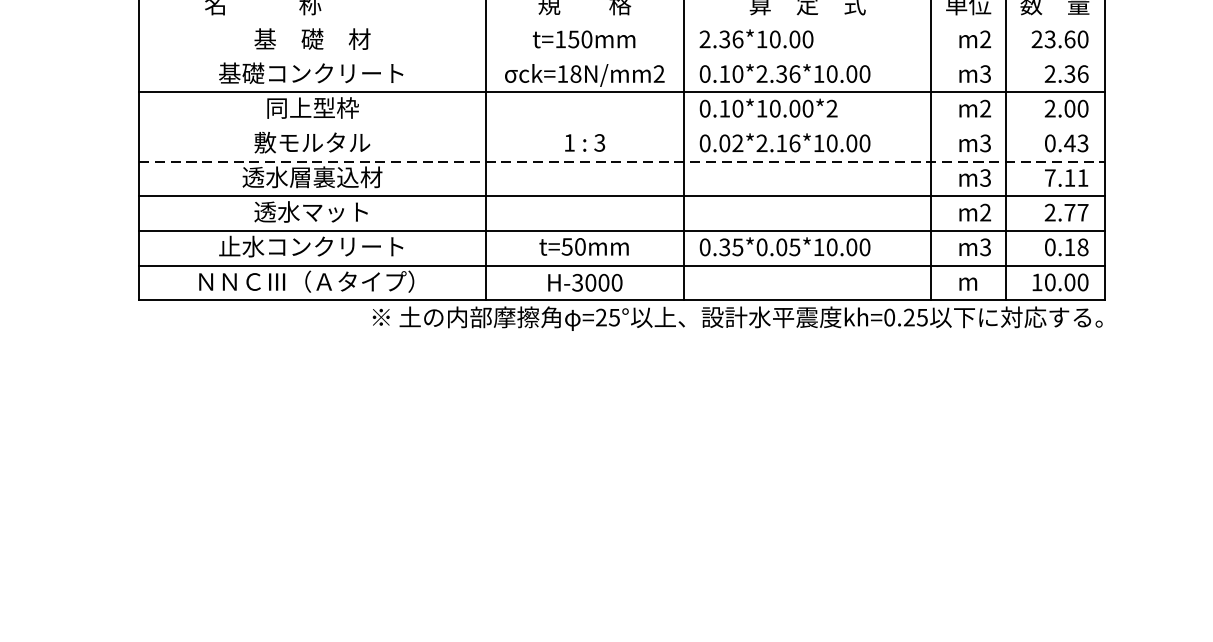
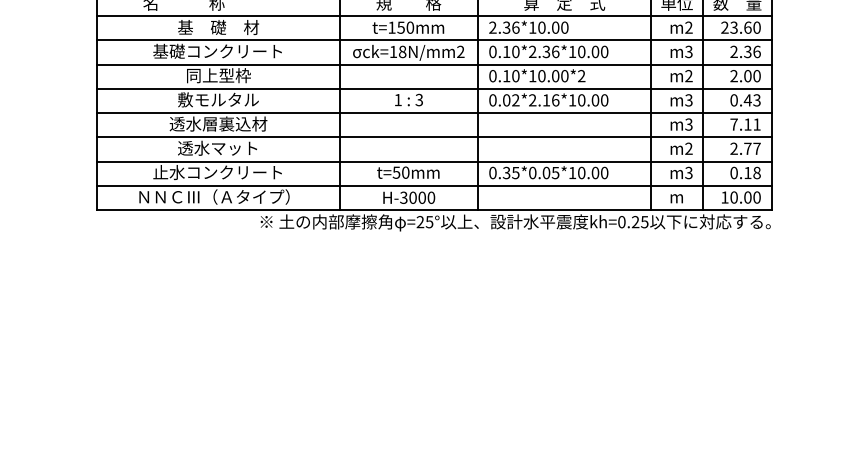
line: (621, 23) -> (434, 16), added
line: (621, 57) -> (434, 40), added
line: (621, 126) -> (434, 88), added
line: (622, 162) -> (435, 113), dashed -> solid

